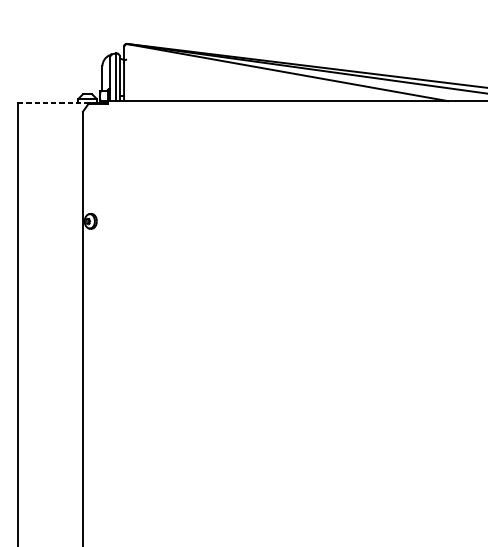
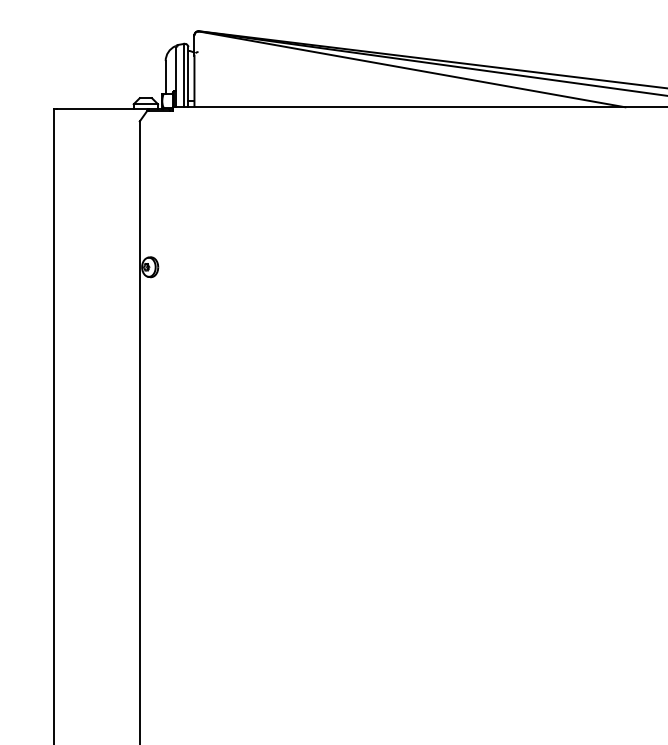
line: (54, 102) -> (102, 109), dashed -> solid

